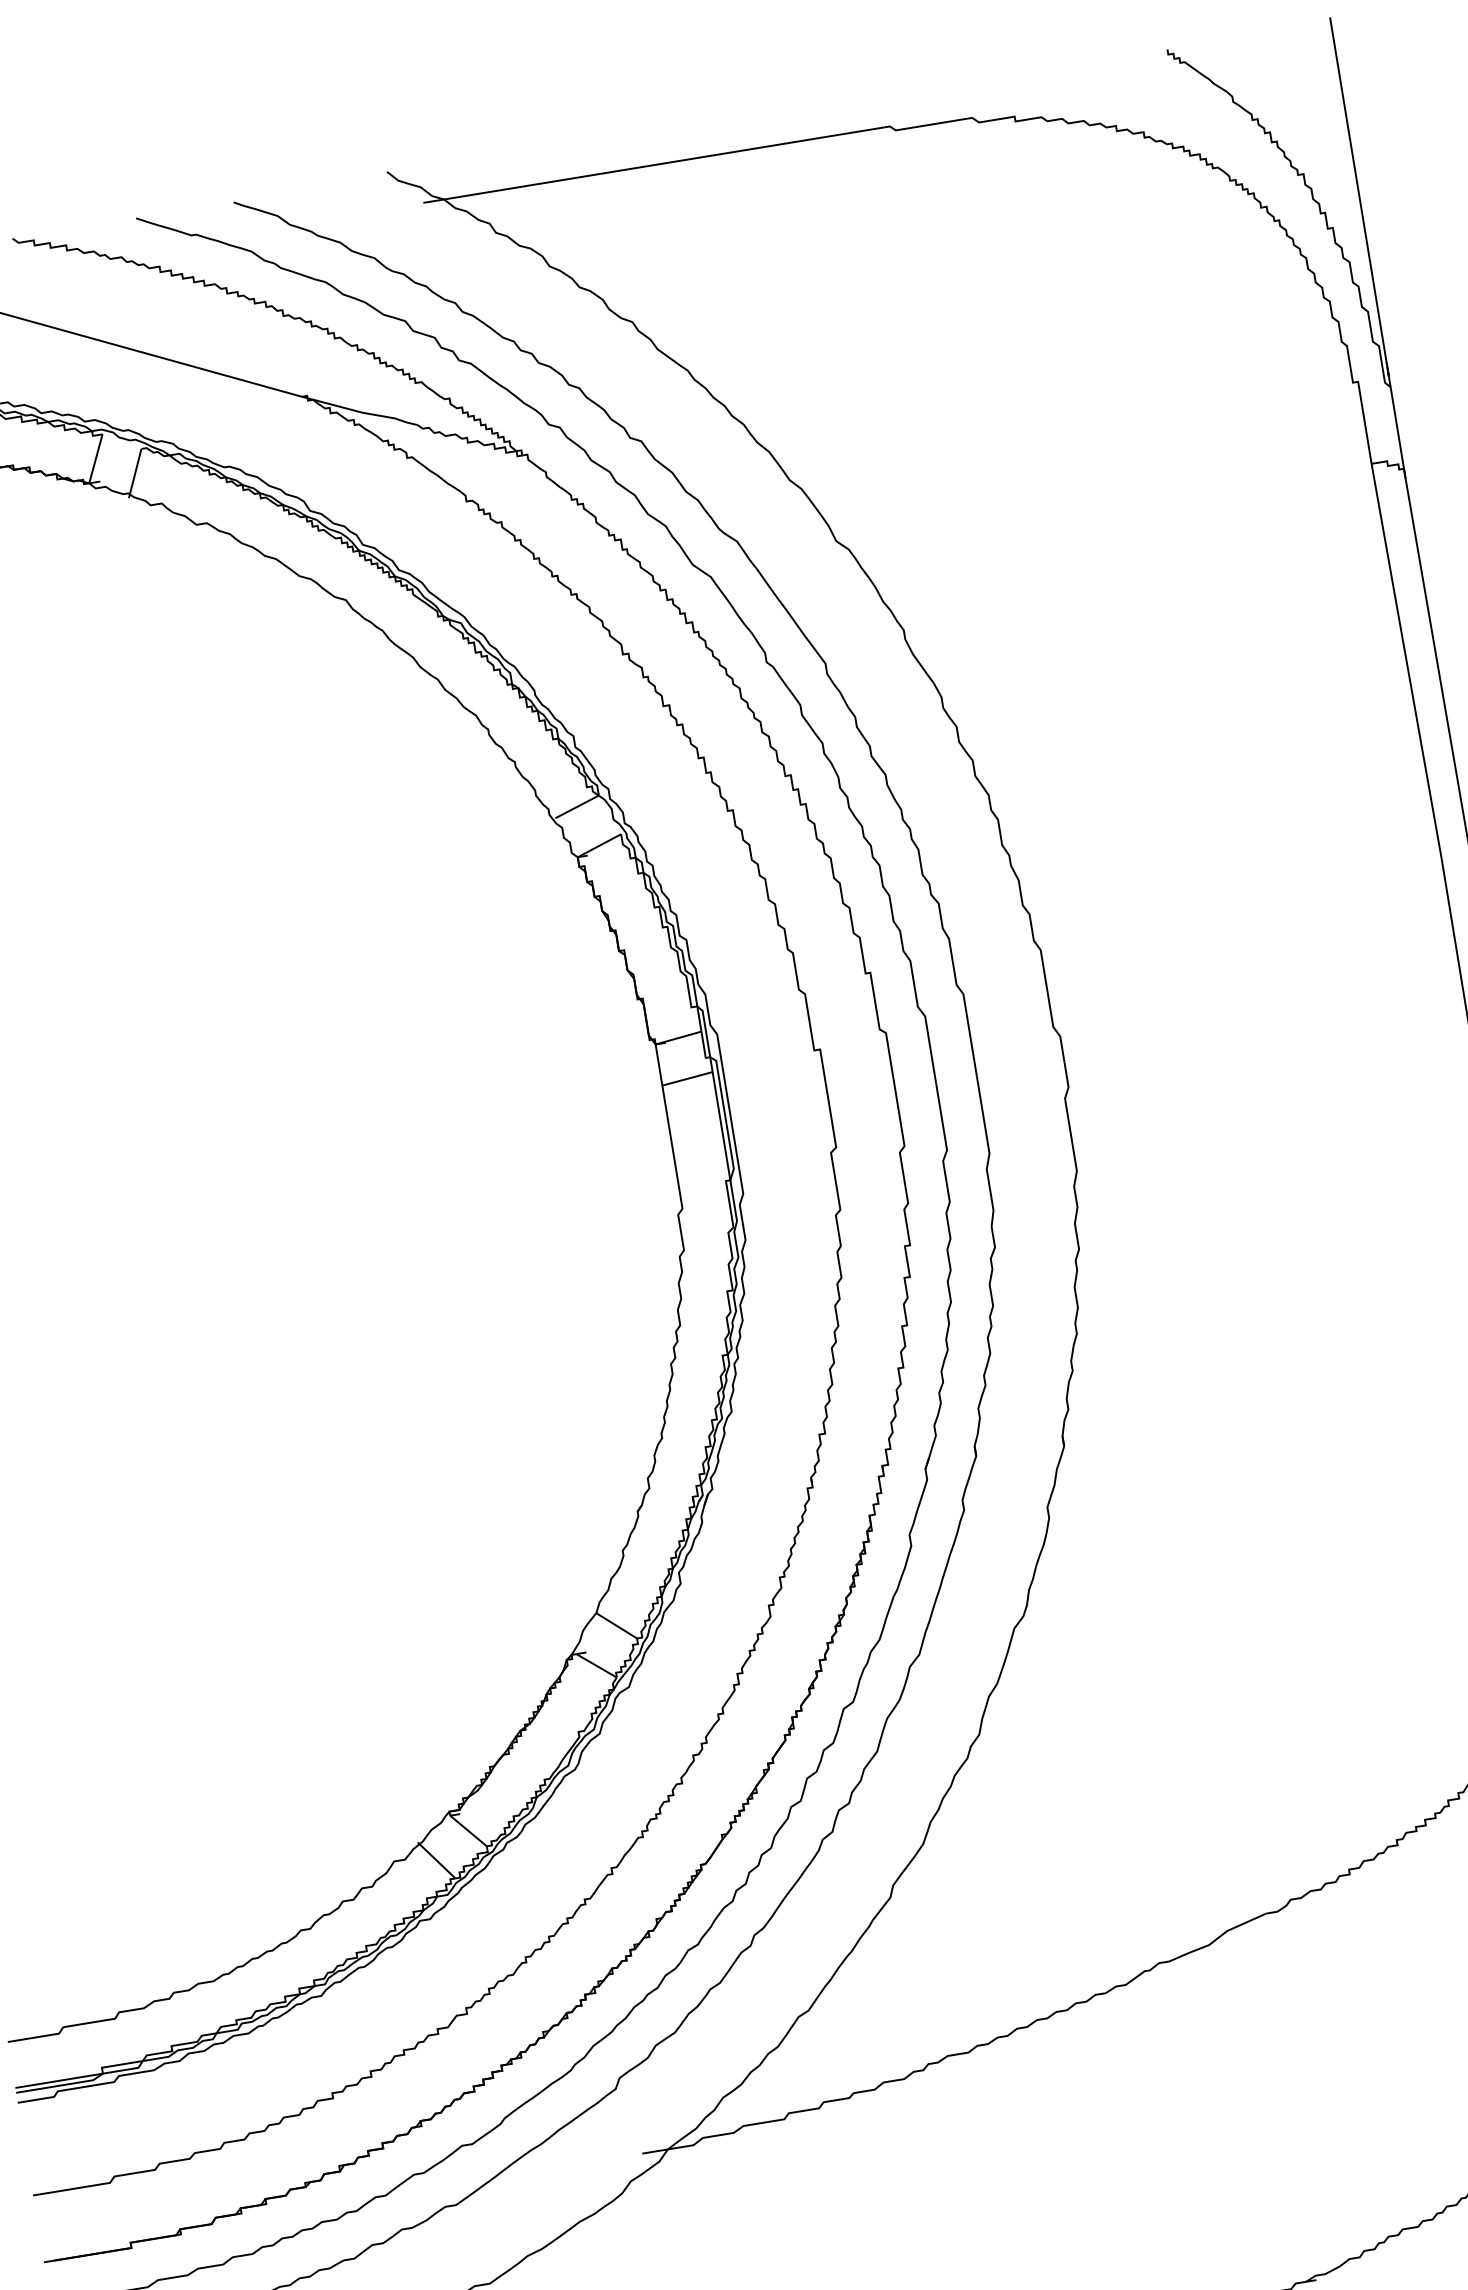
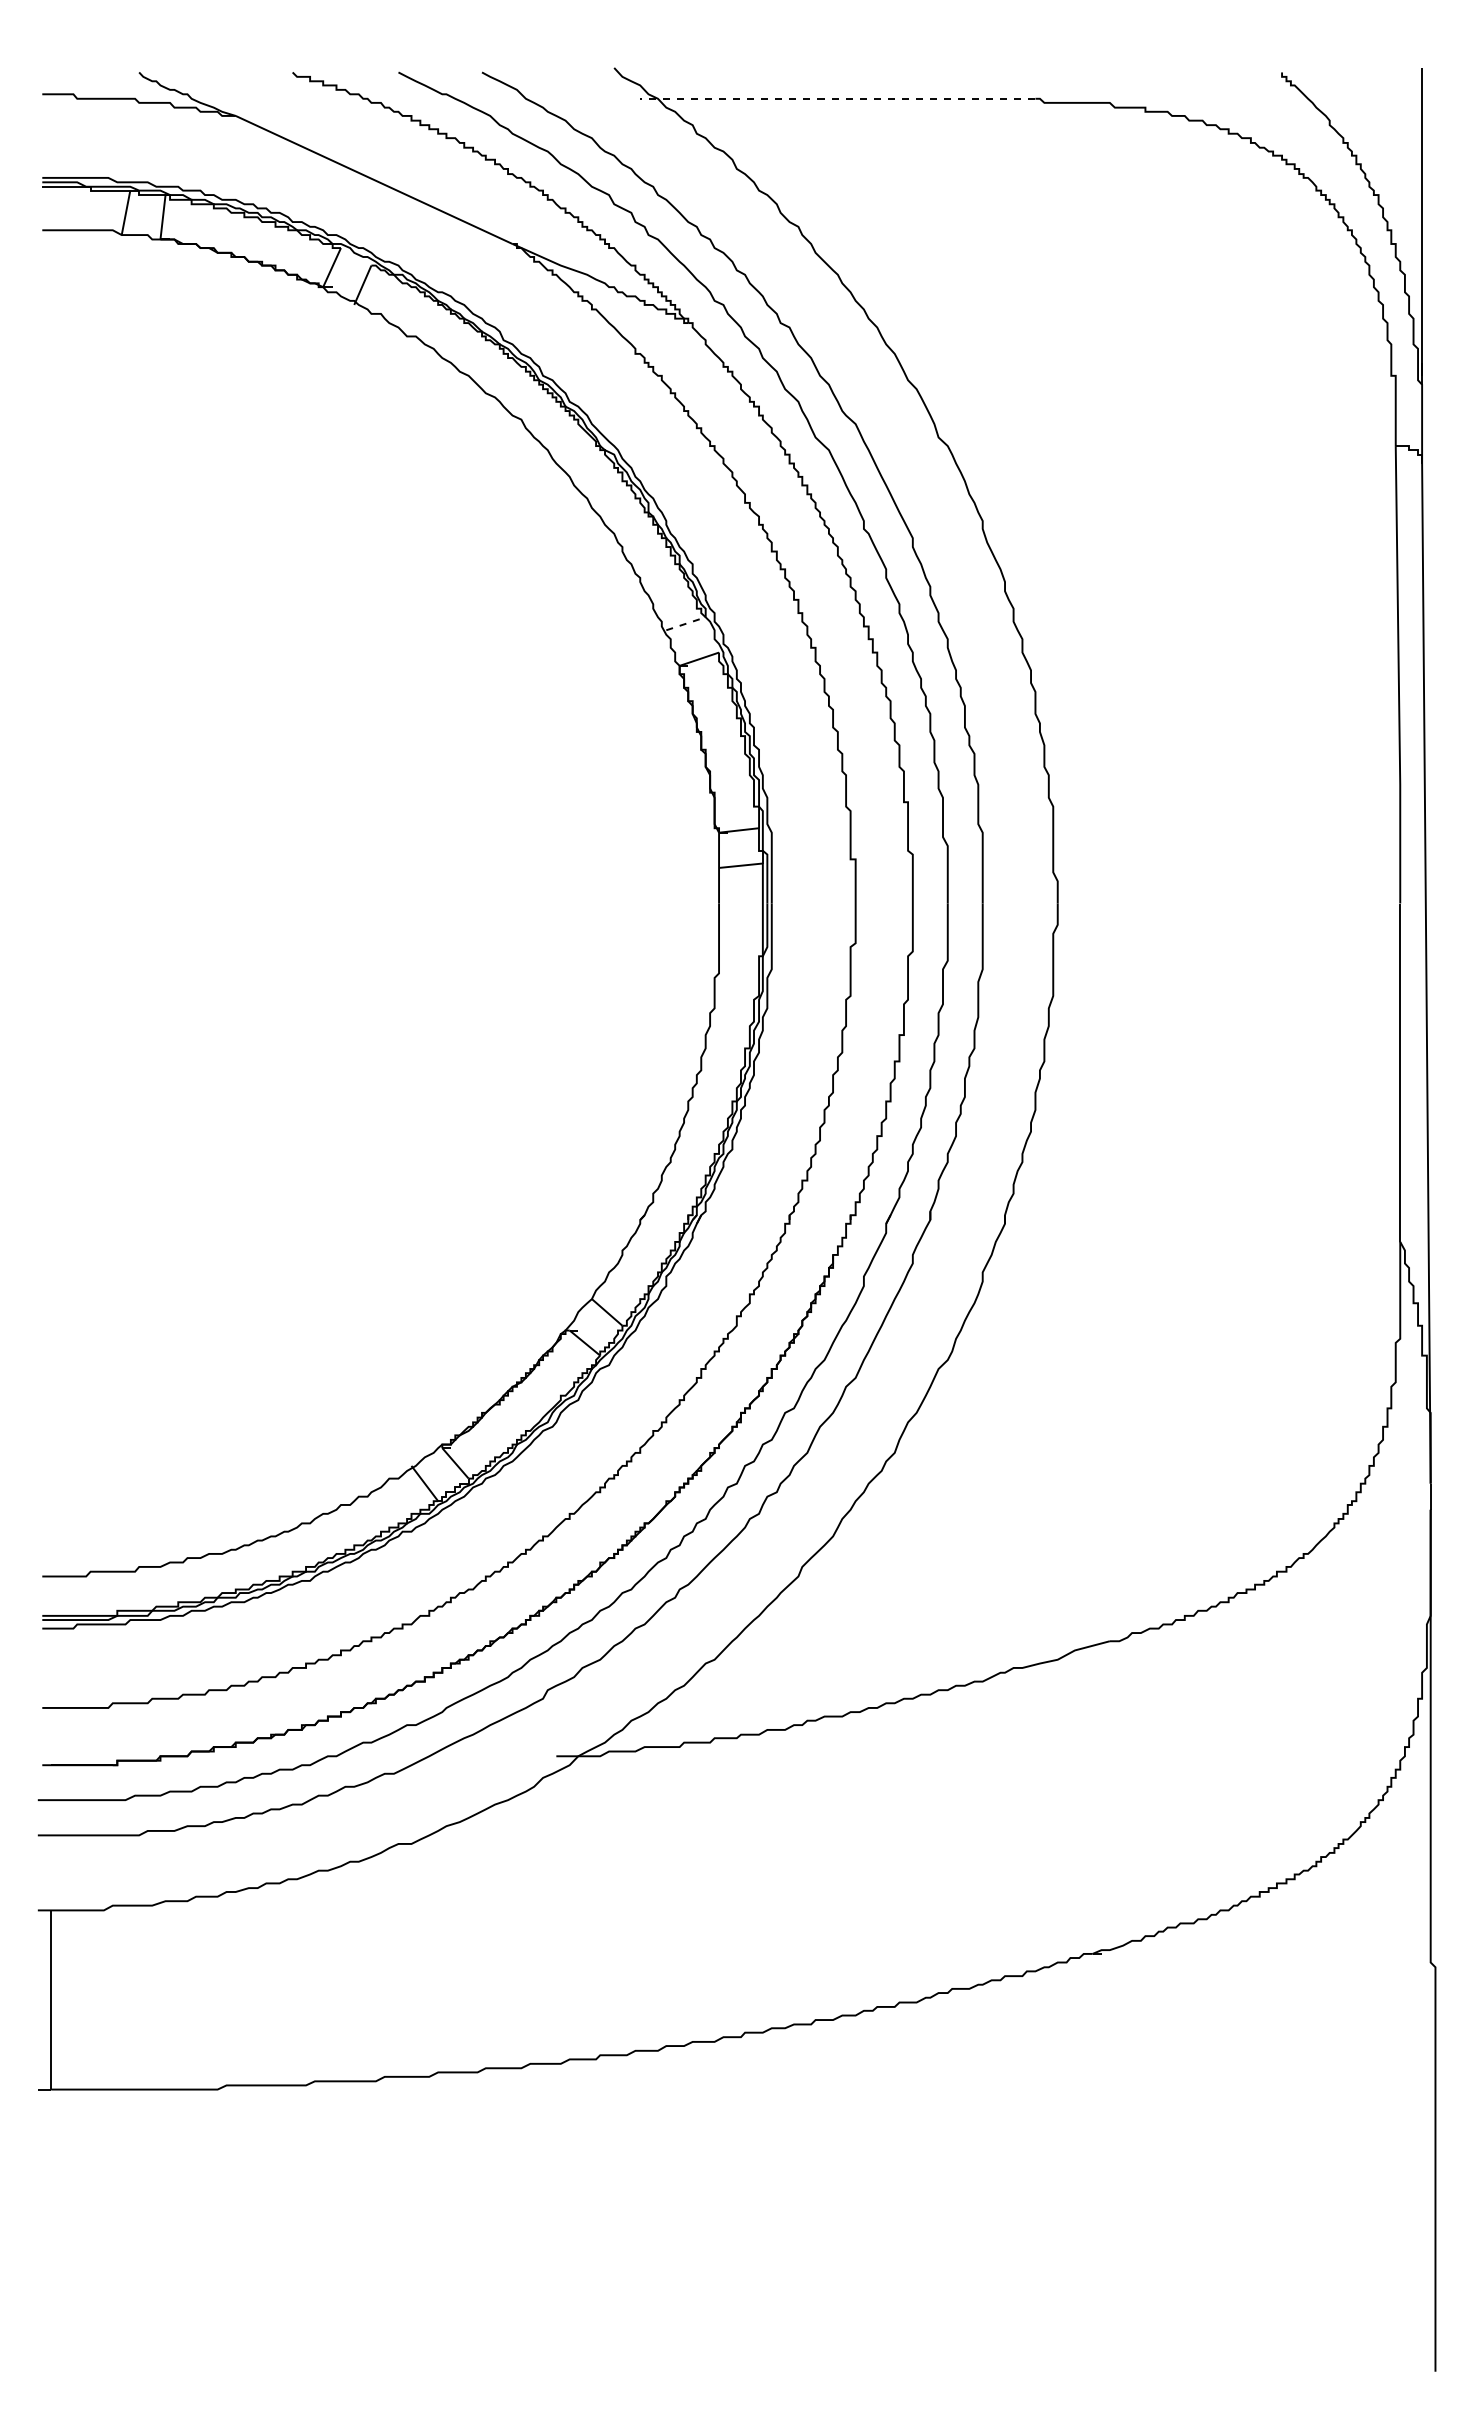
line: (653, 164) -> (837, 98), solid -> dashed
line: (577, 806) -> (686, 623), solid -> dashed

